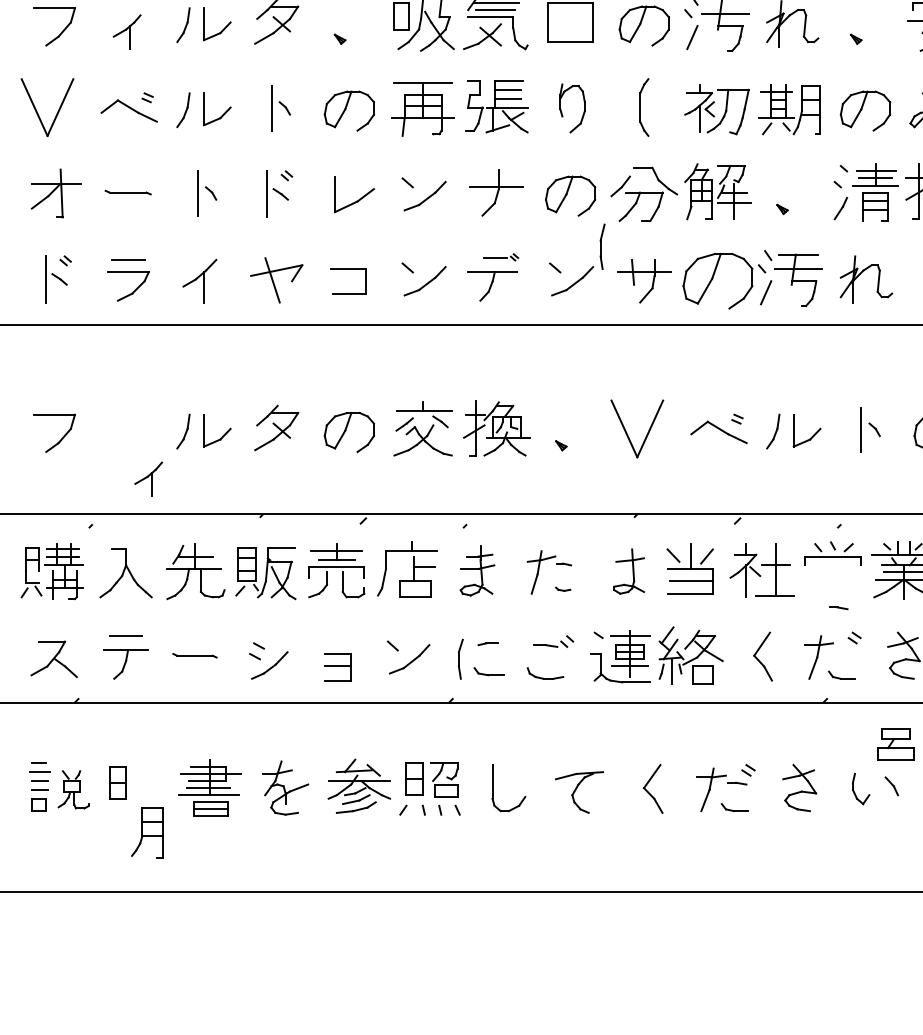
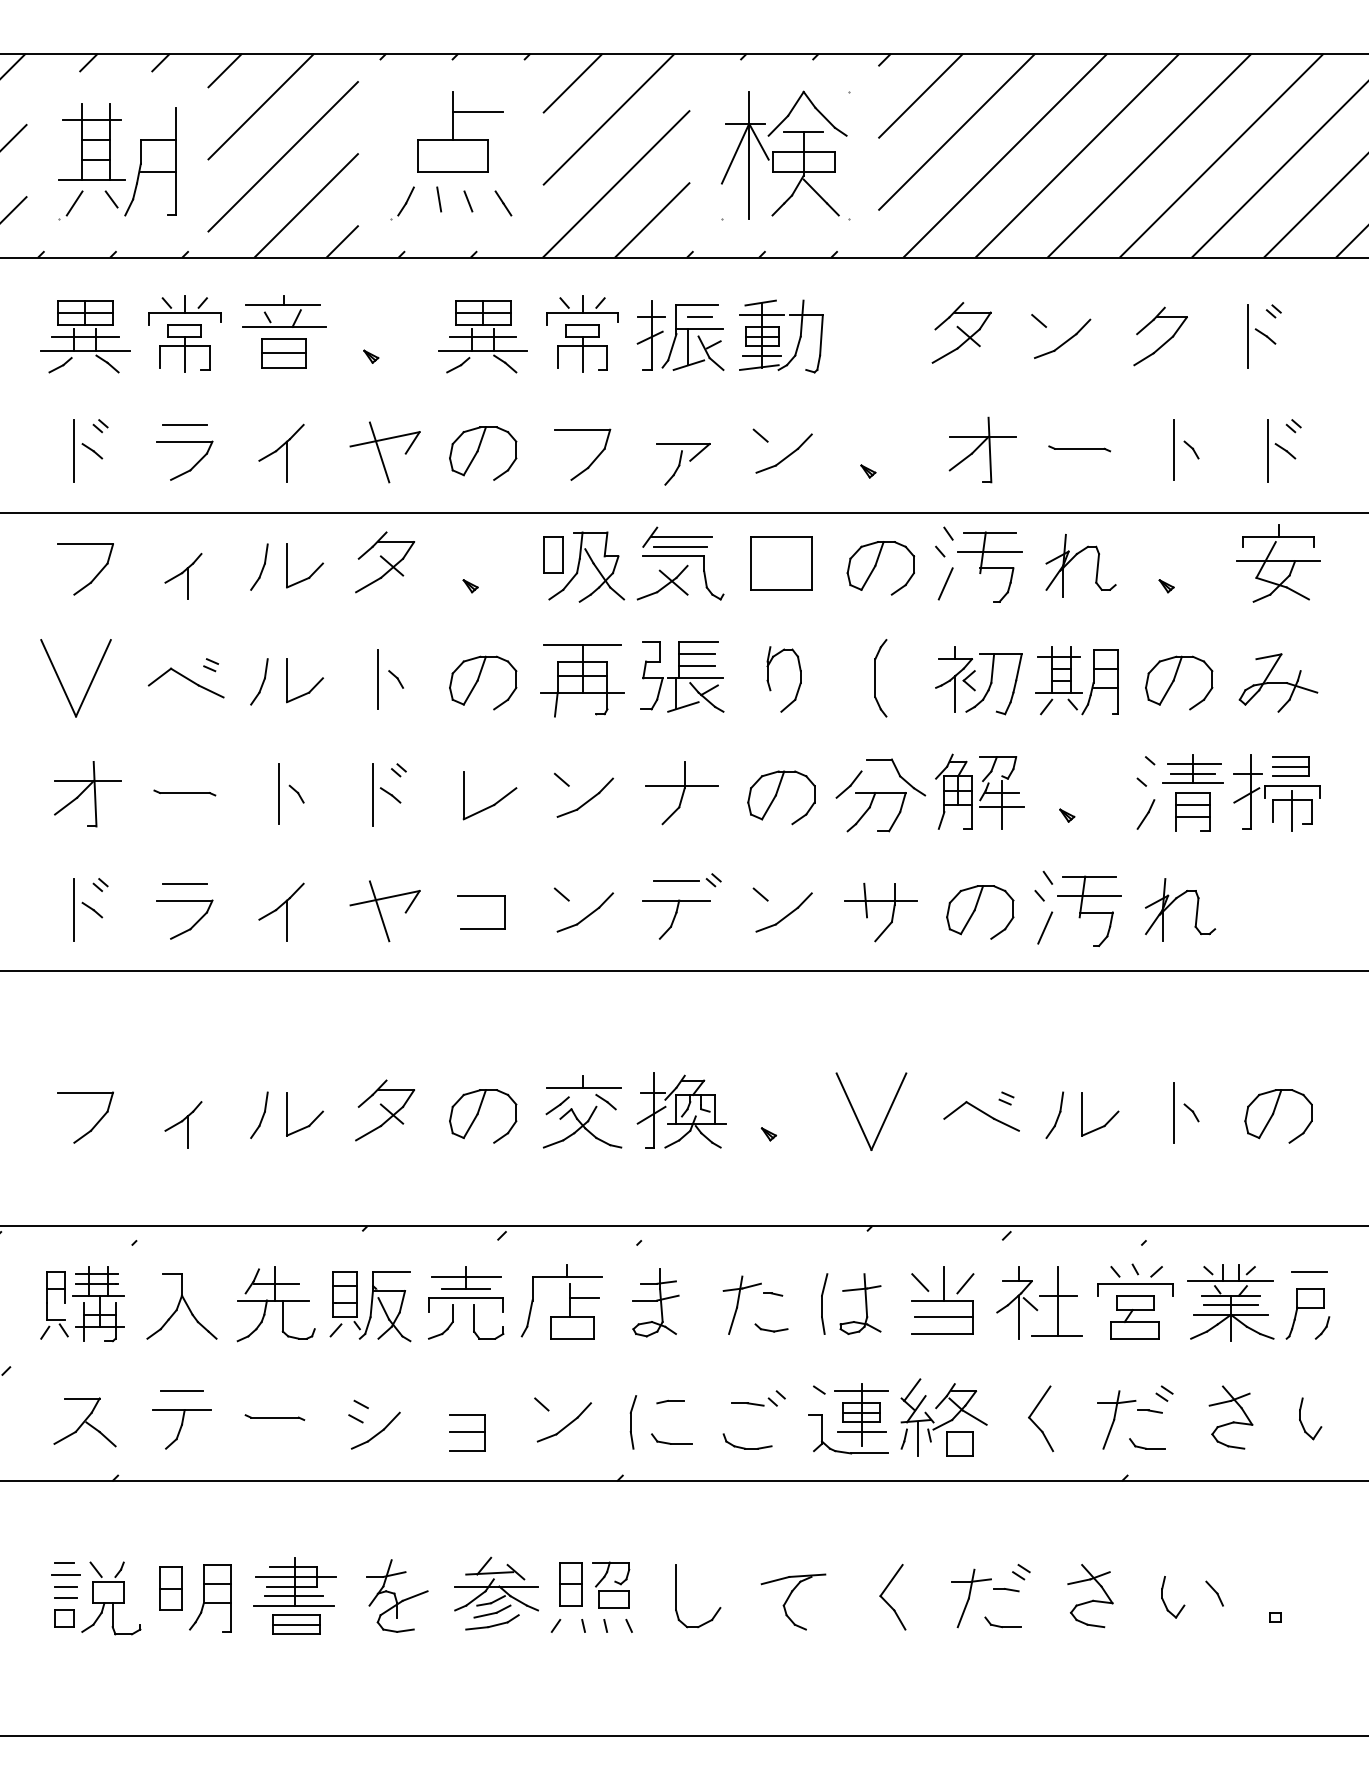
part: (602, 246) -> (824, 1303), moved
part: (500, 257) -> (687, 880), size x1.43
part: (718, 281) -> (980, 912), size x0.71
part: (148, 479) -> (183, 1124), moved
part: (563, 588) -> (771, 1327), size x1.67
line: (838, 608) -> (1149, 1411), moved
part: (895, 744) -> (1134, 1317), moved
part: (73, 789) -> (111, 1598), size x1.43
part: (147, 832) -> (210, 1598), moved

